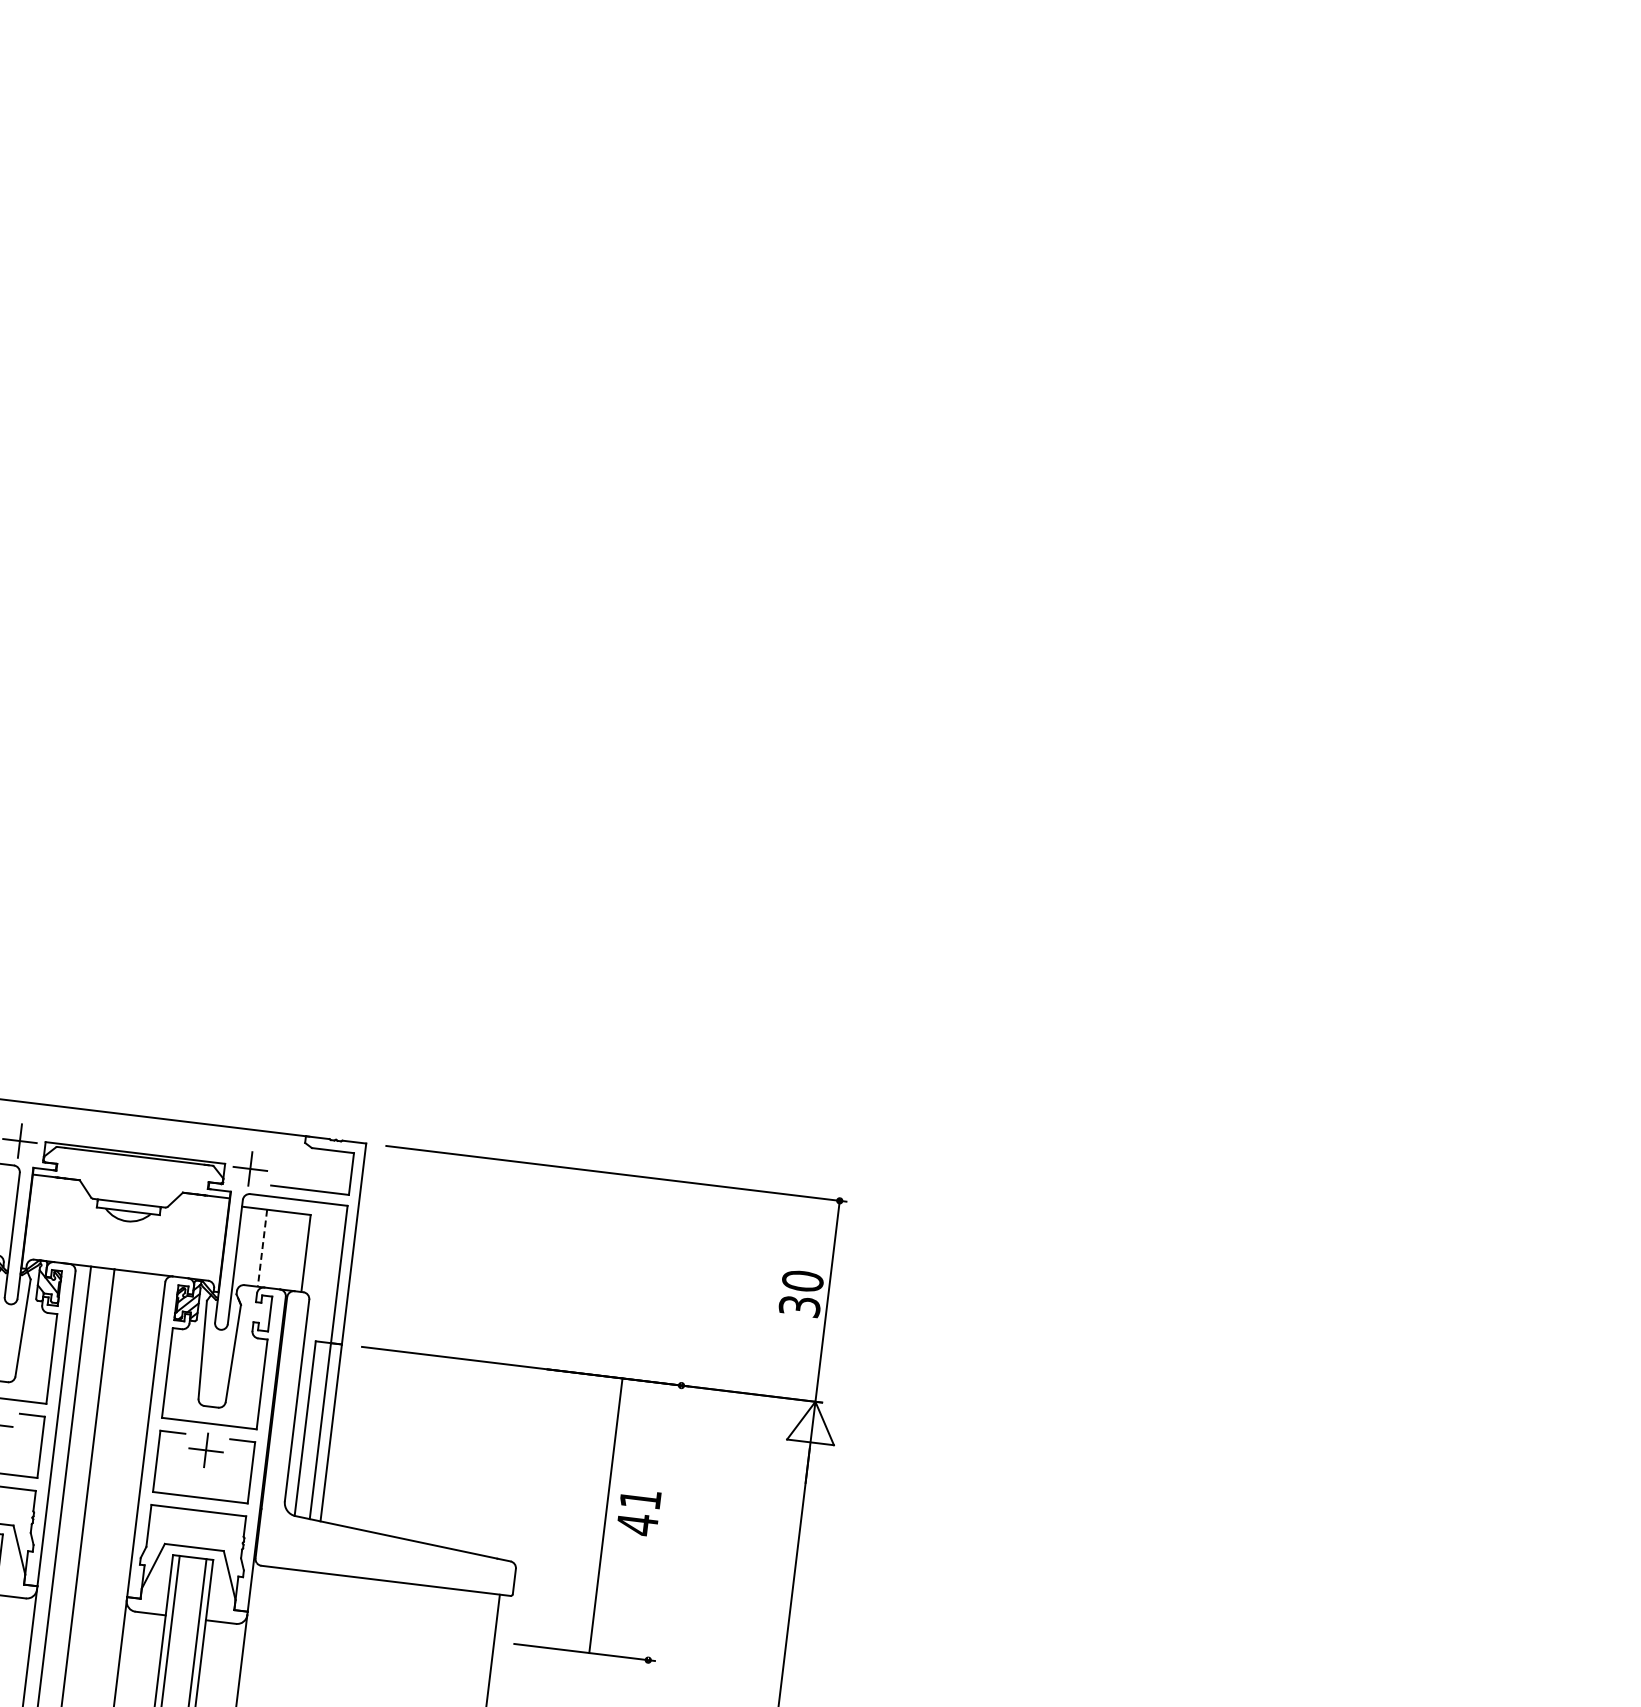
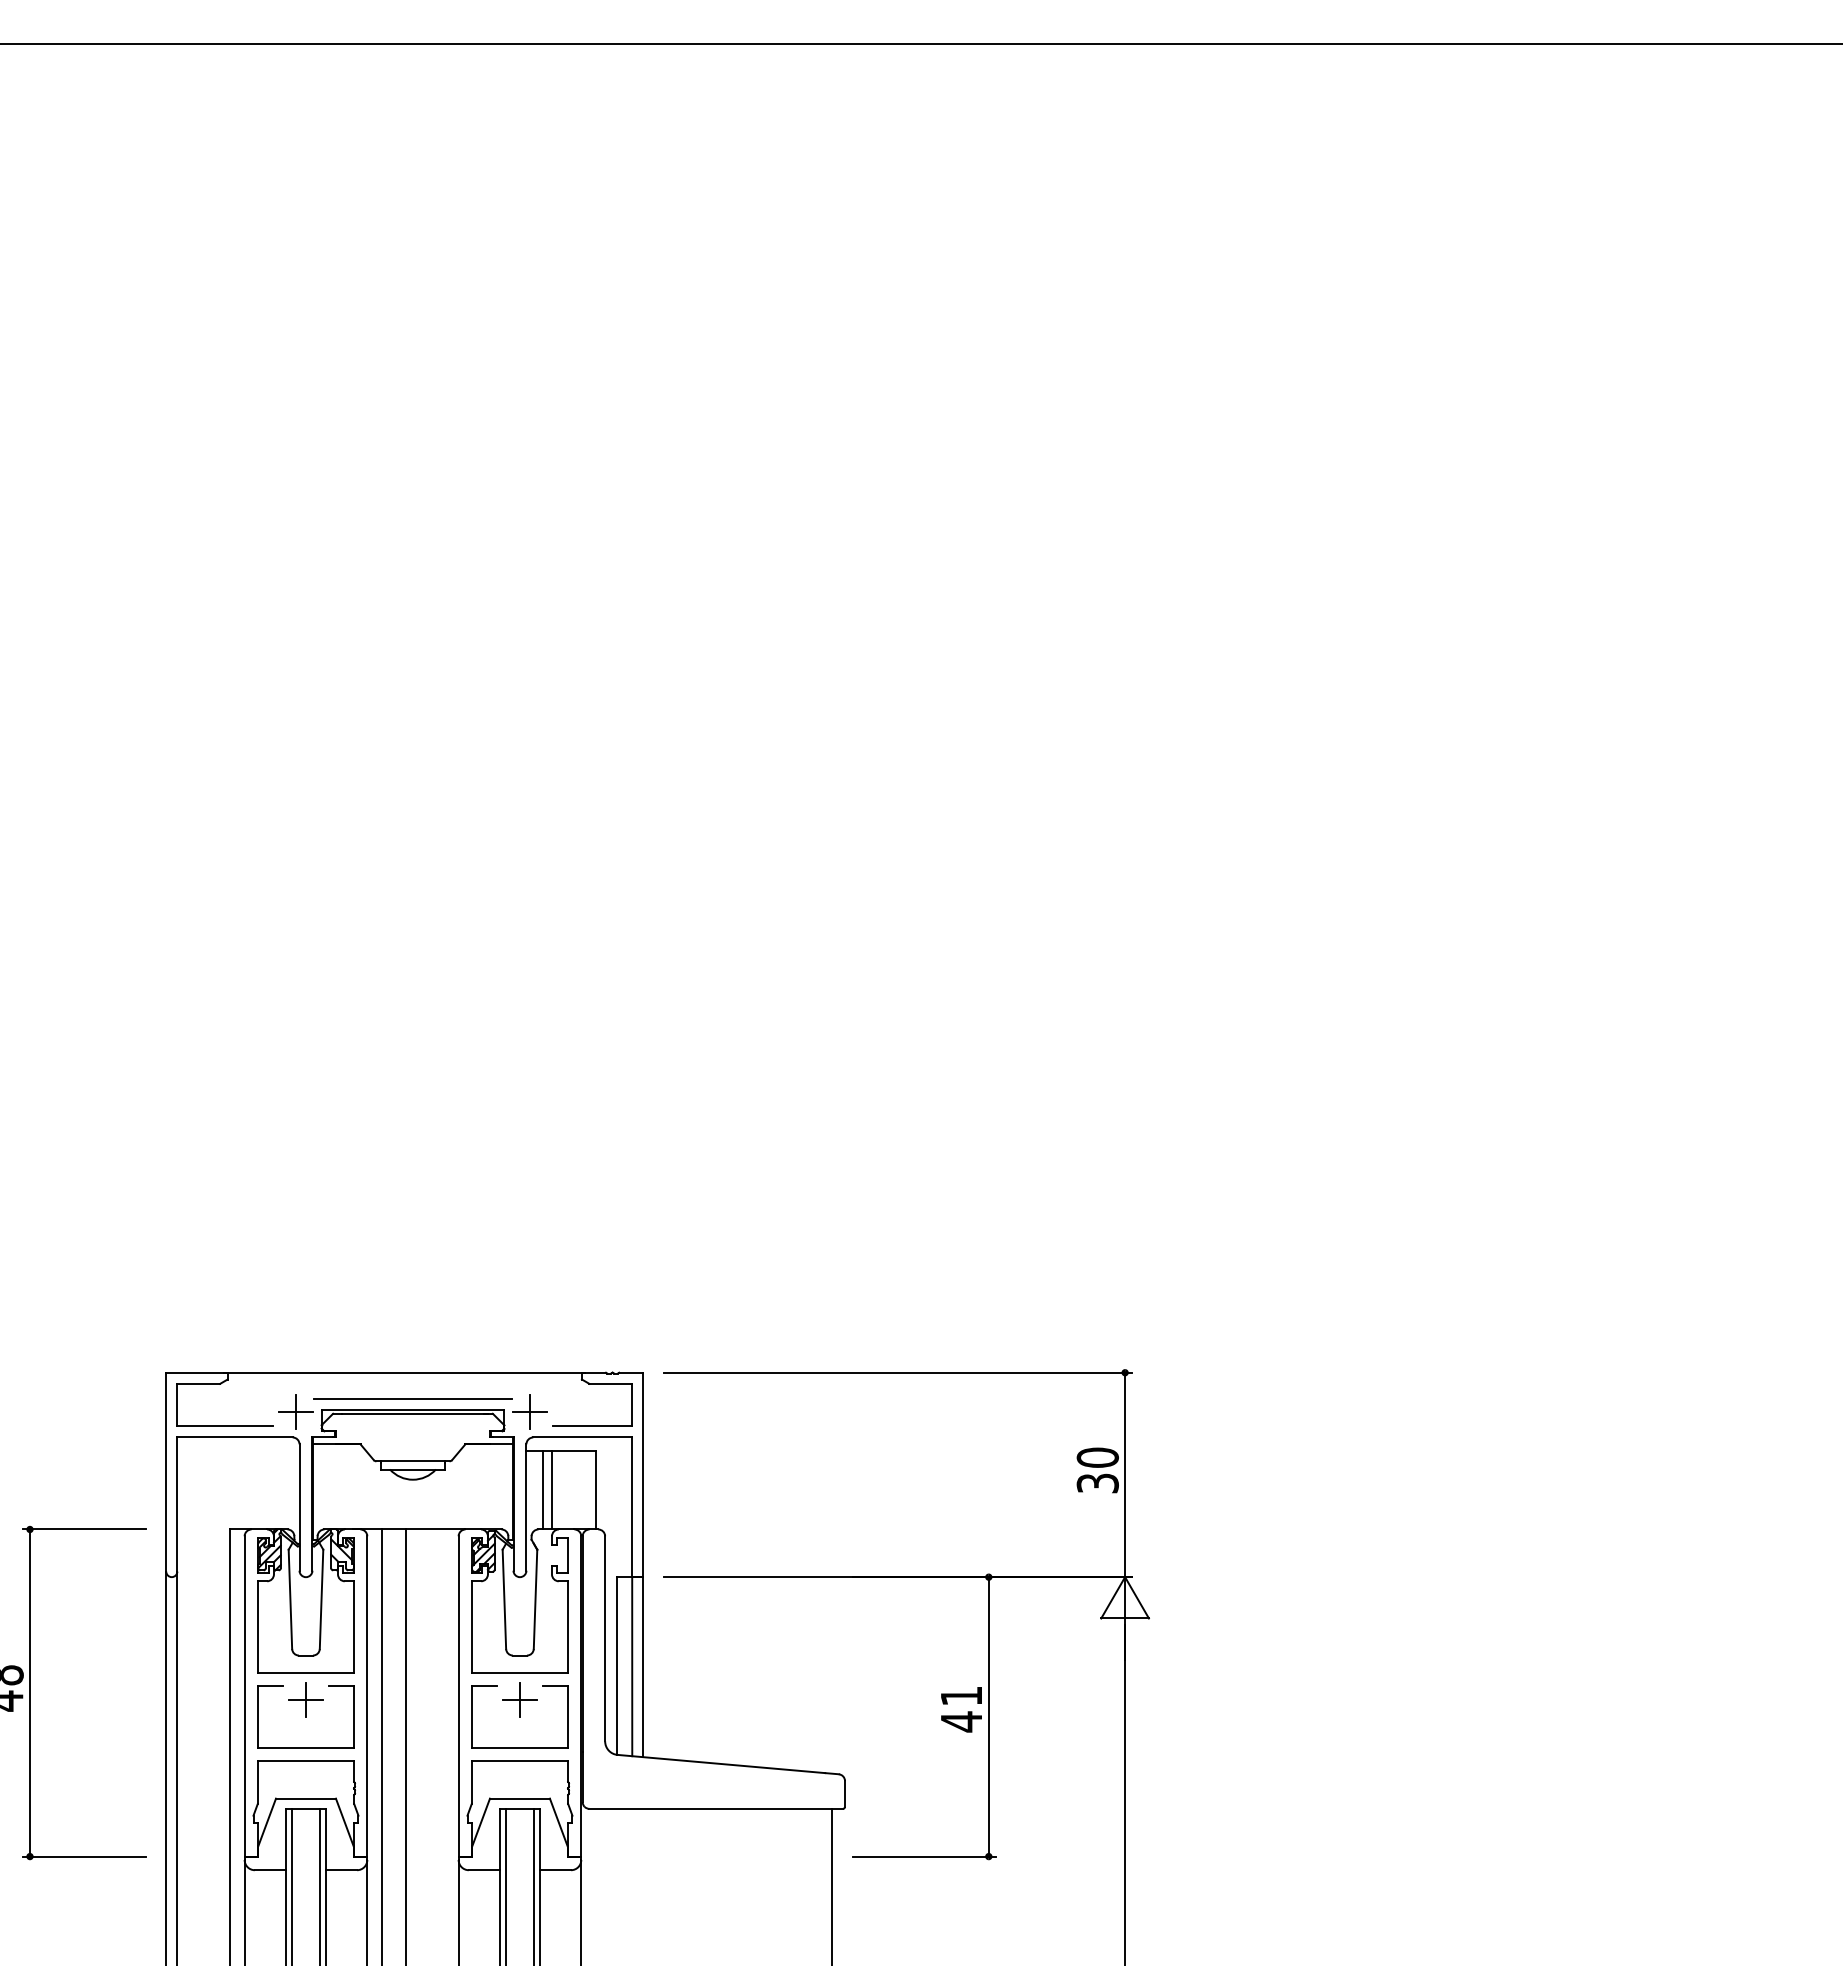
line: (136, 1142) -> (412, 1399), added
line: (254, 1247) -> (543, 1490), added
line: (262, 1248) -> (552, 1490), dashed -> solid
line: (605, 1515) -> (988, 1716), moved

